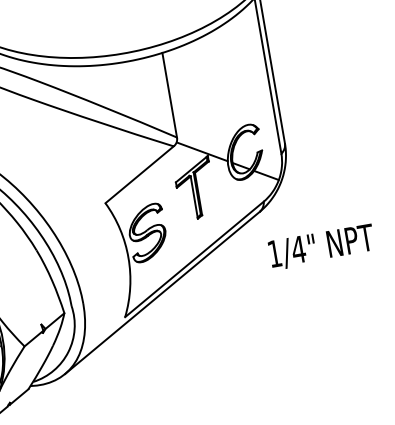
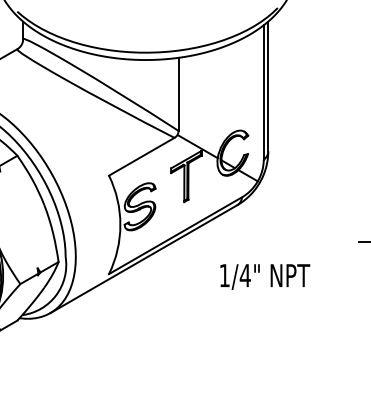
text: (322, 246) -> (265, 276), moved

